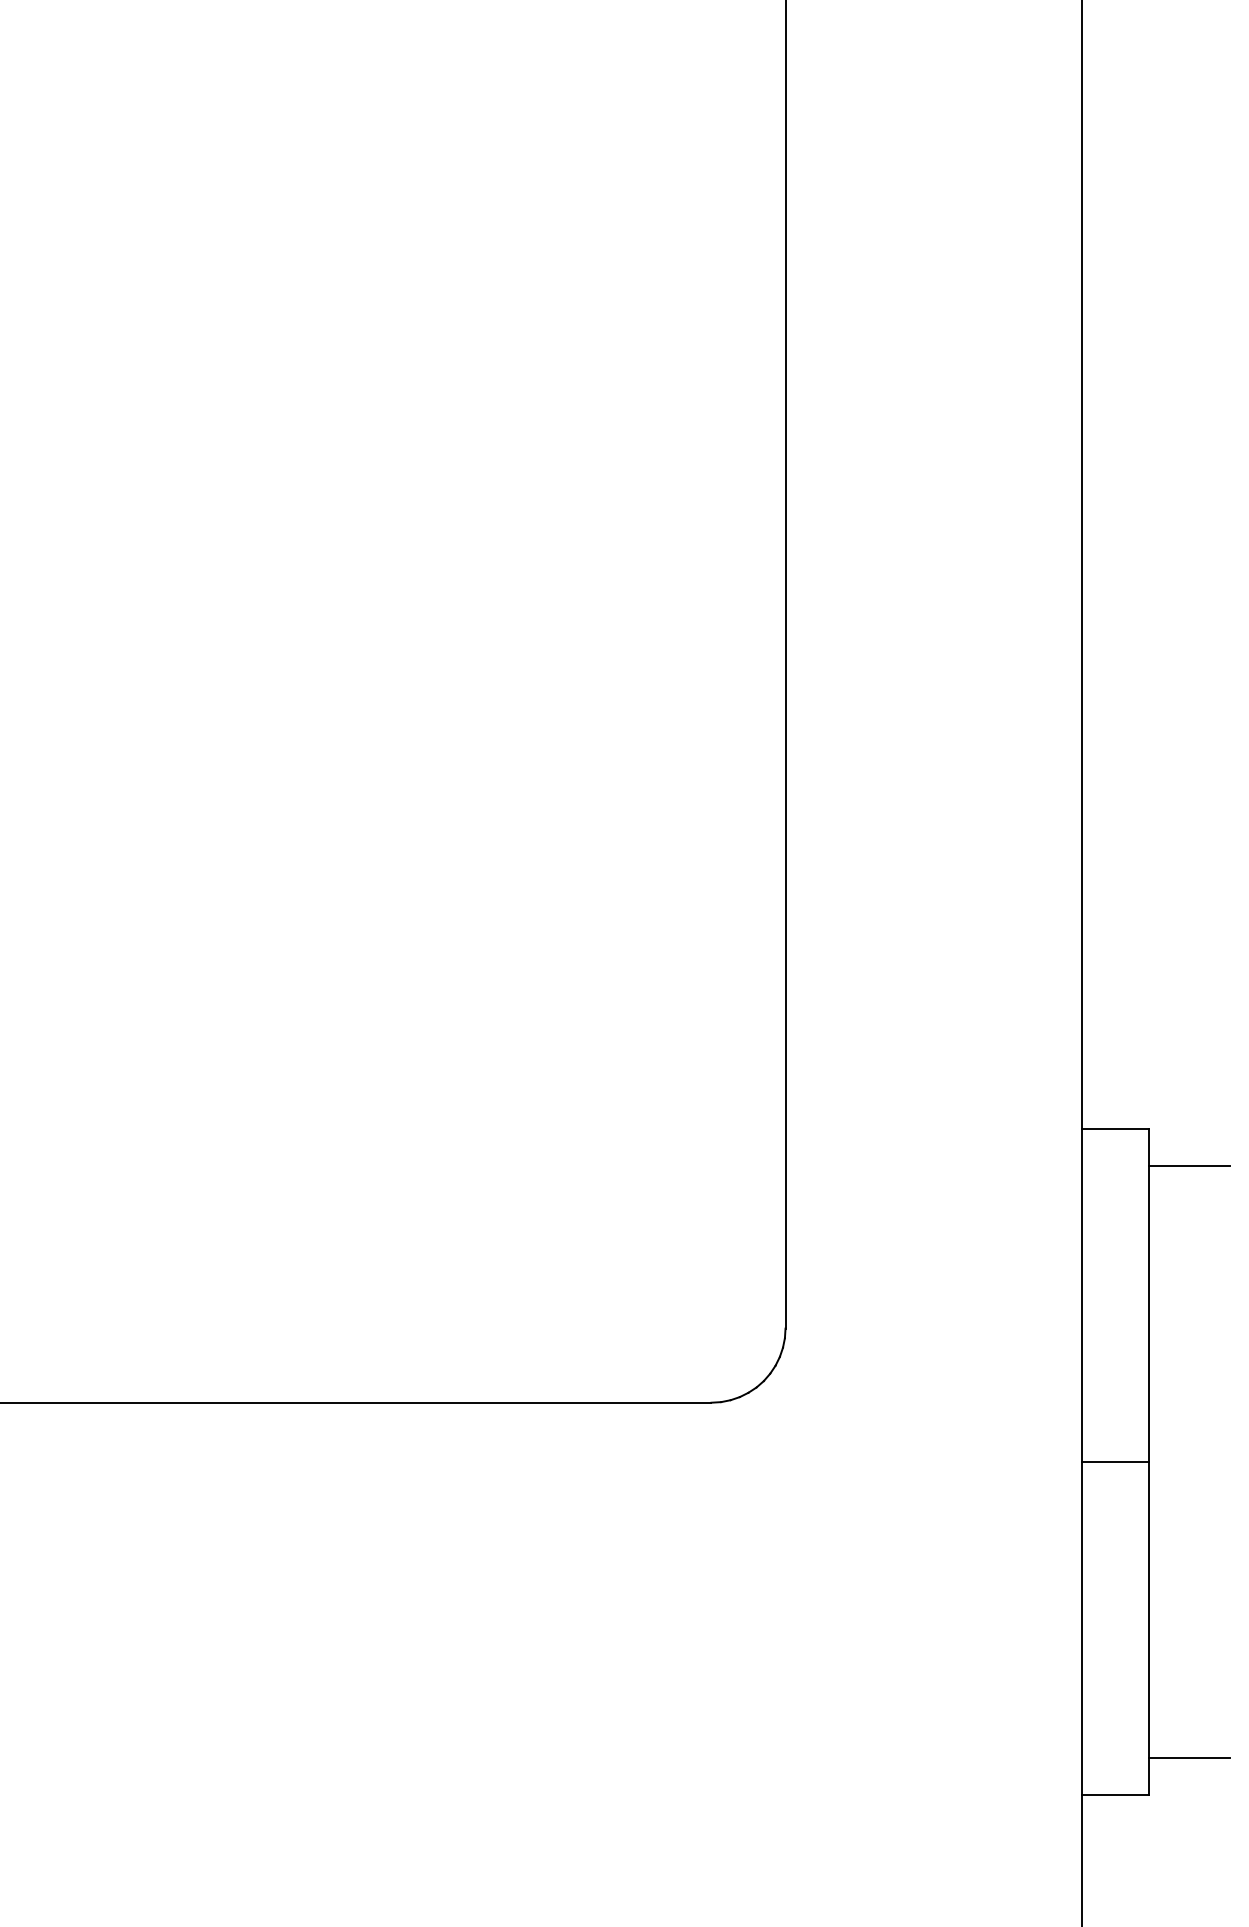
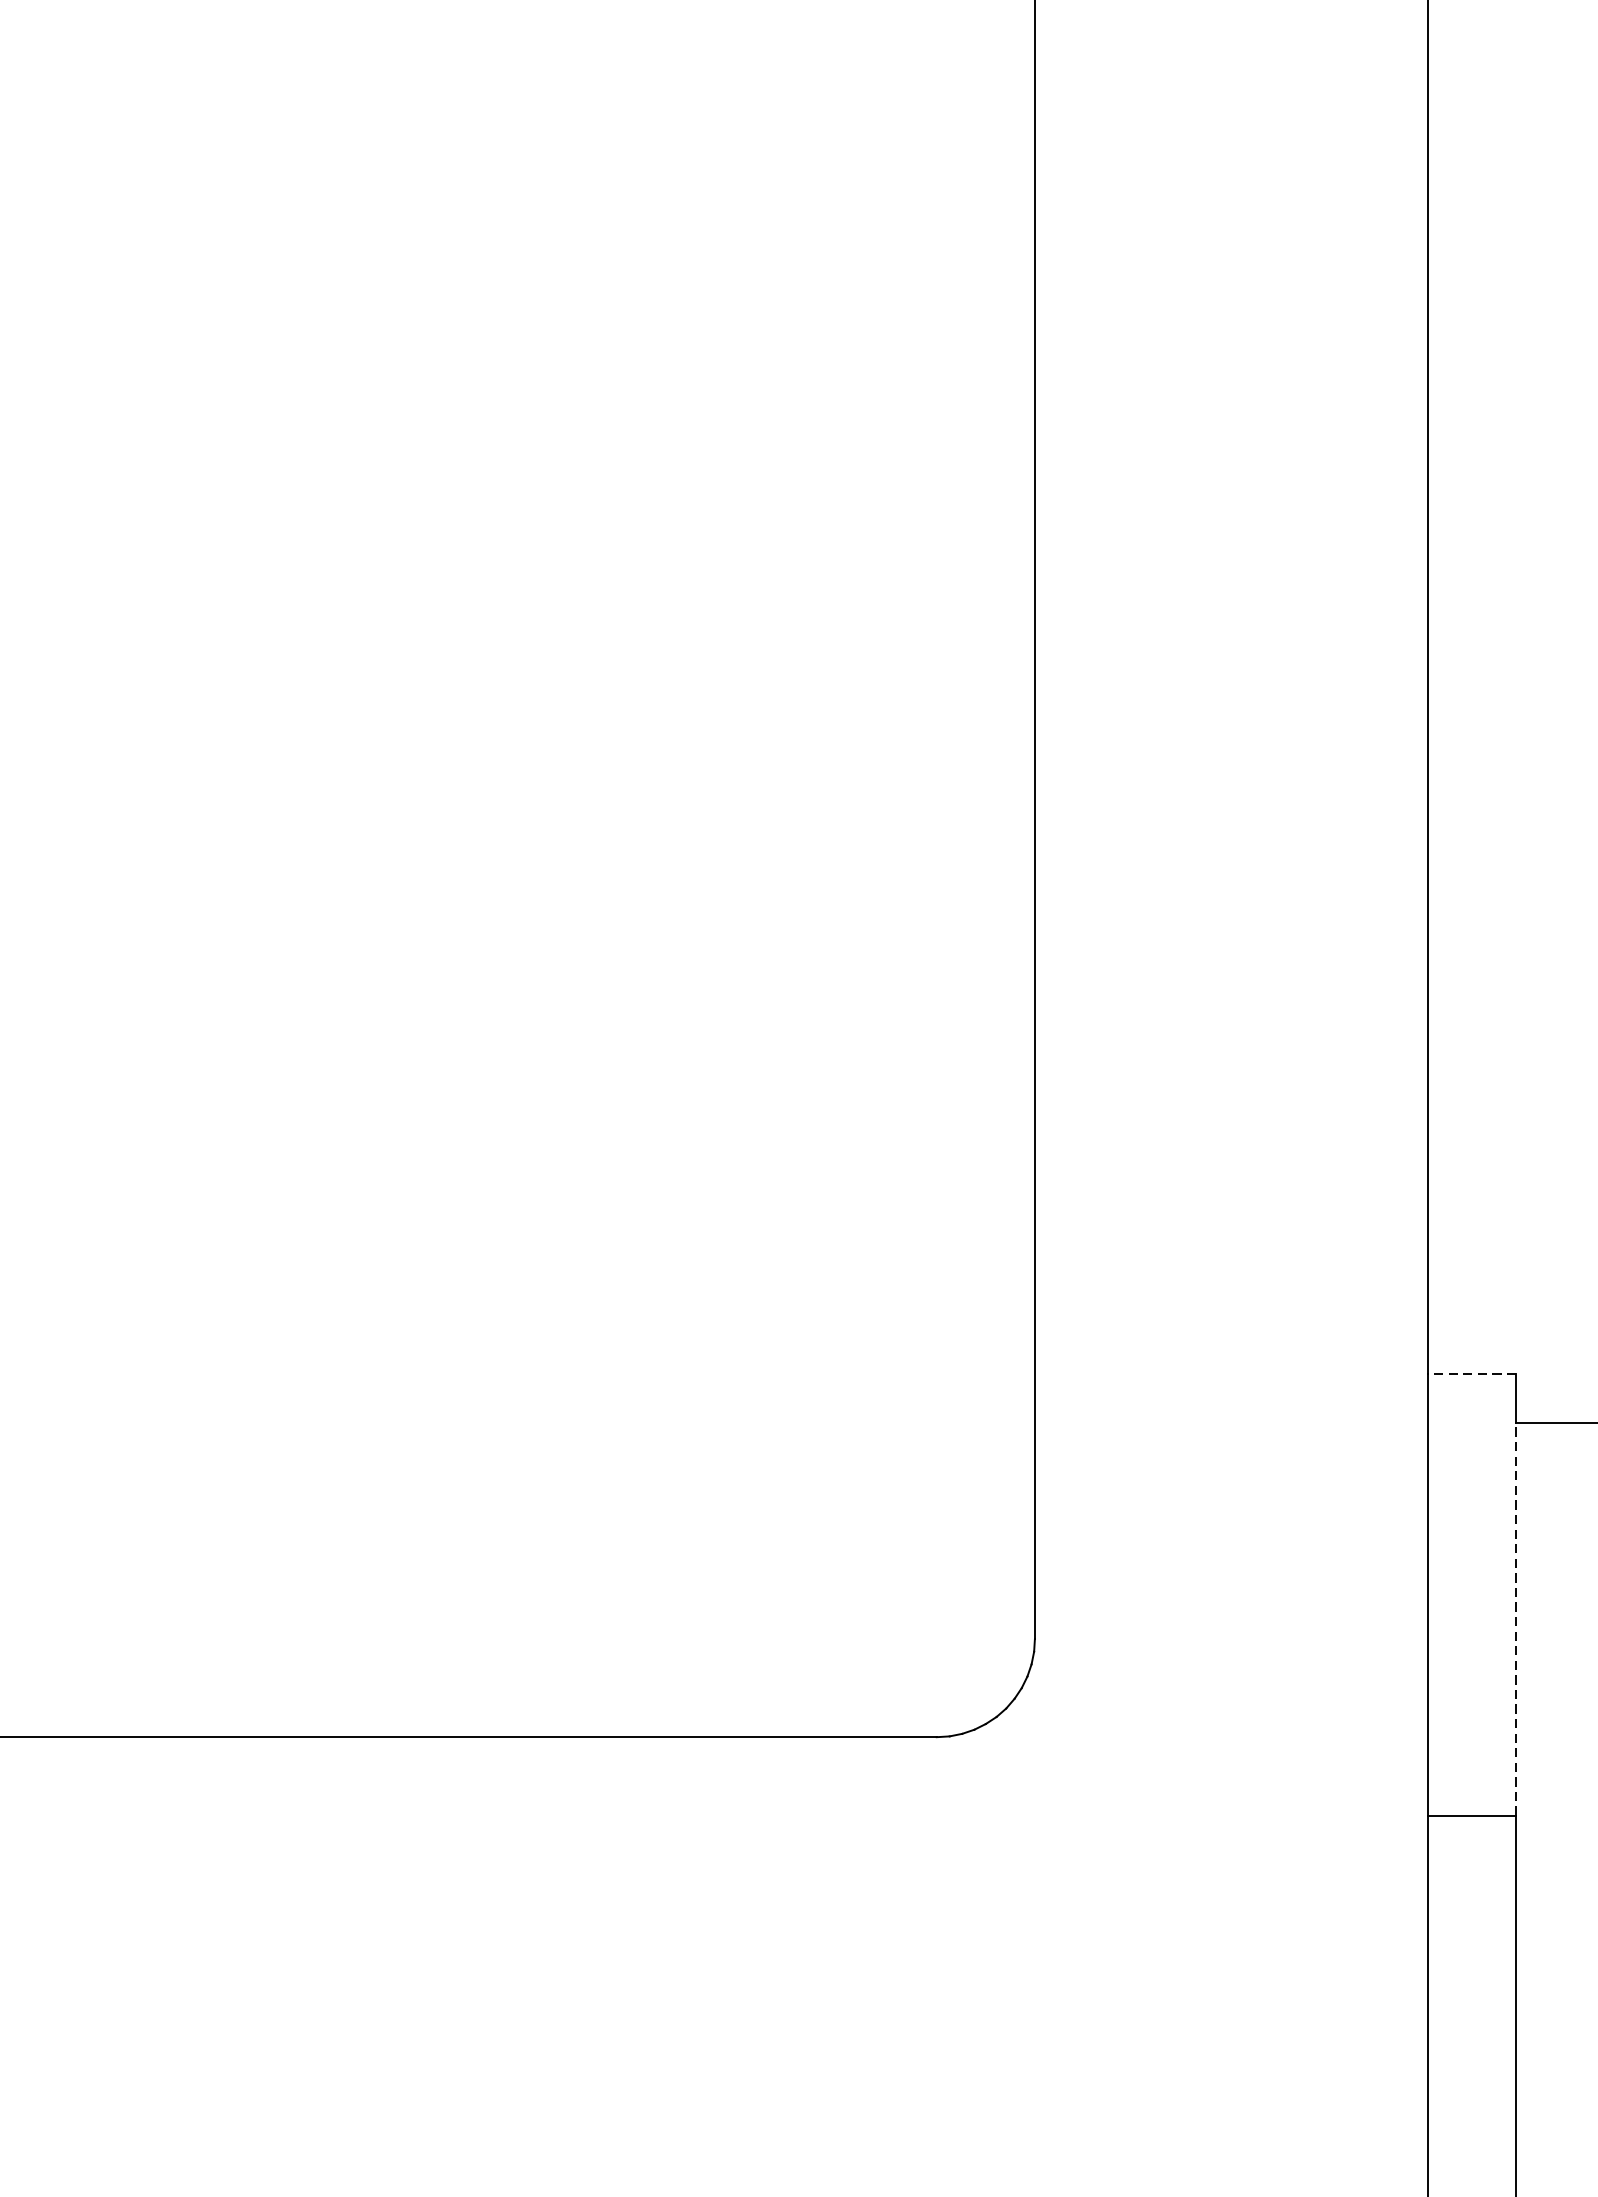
line: (1114, 1128) -> (1470, 1373), solid -> dashed
line: (1148, 1313) -> (1515, 1618), solid -> dashed

